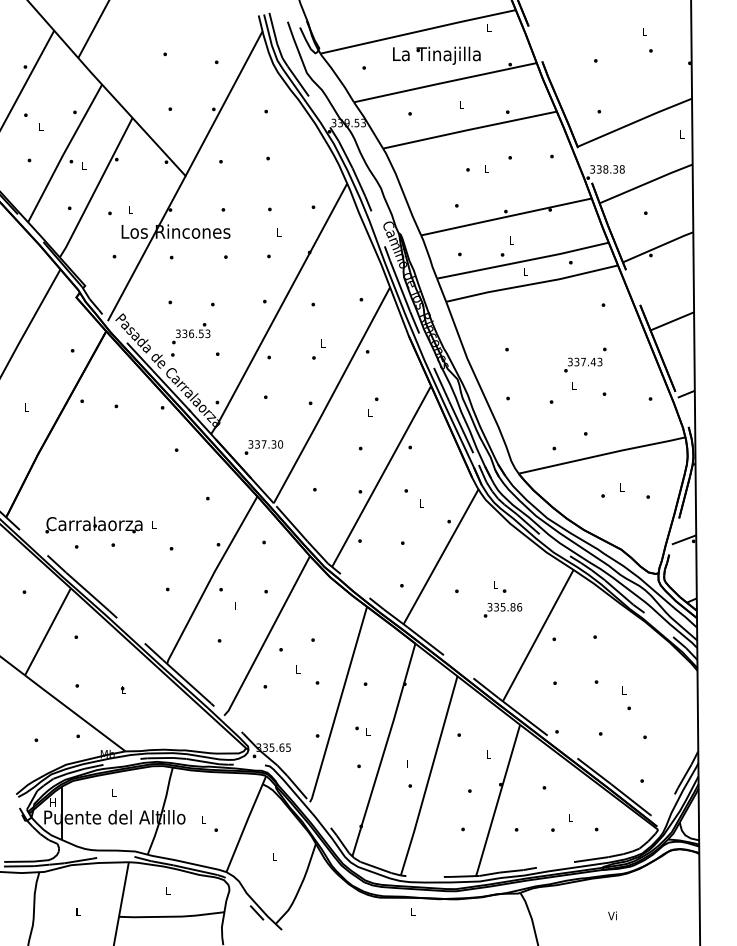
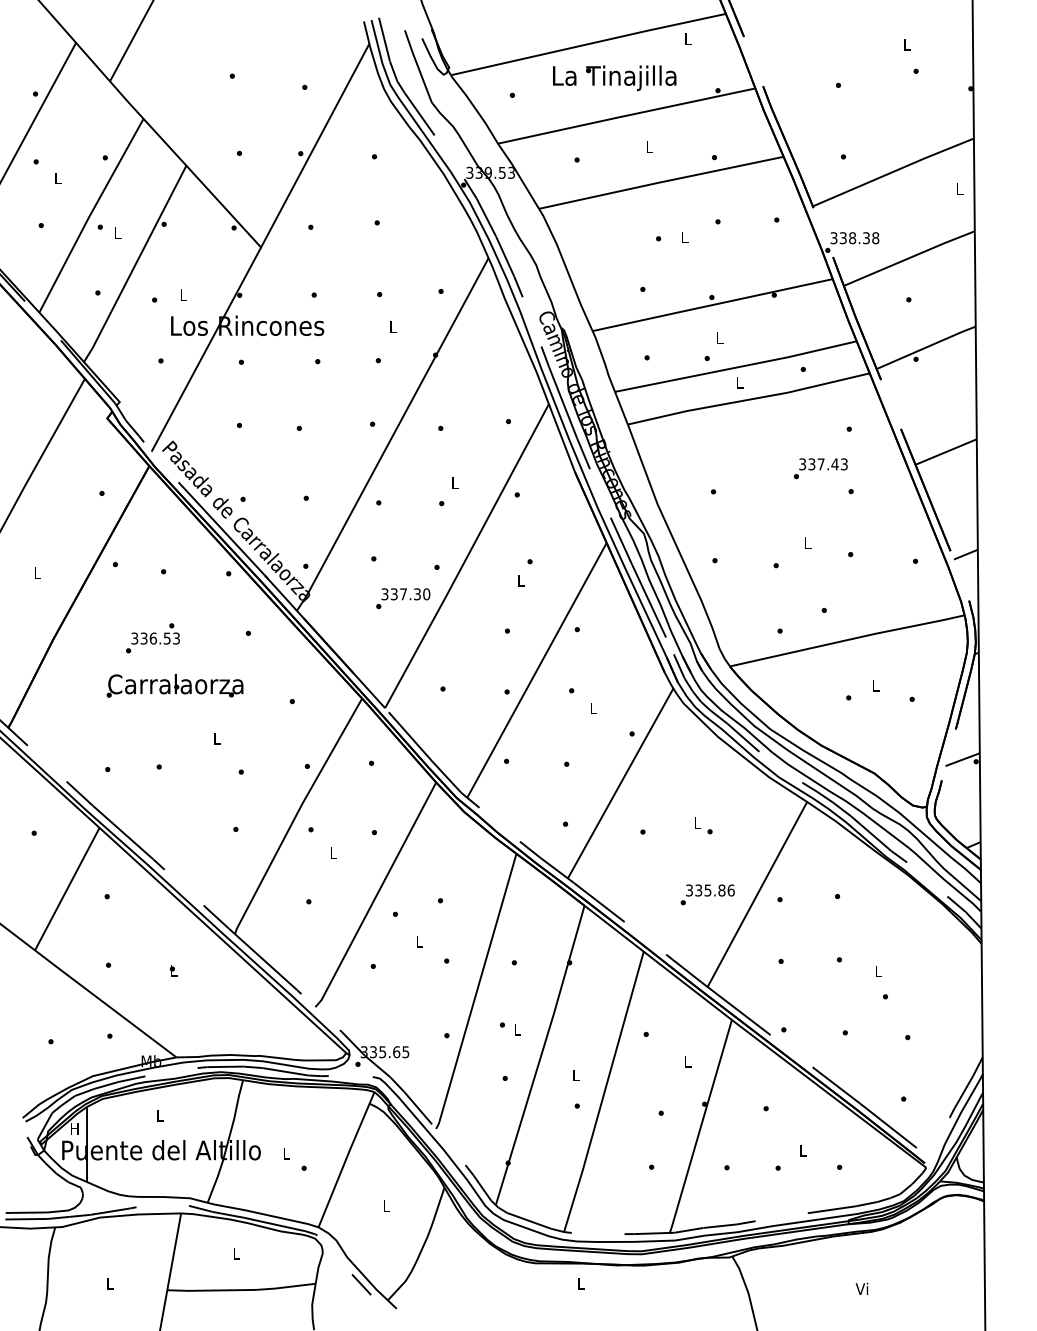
text: (190, 333) -> (152, 638), moved
text: (583, 365) -> (820, 468), moved
text: (264, 447) -> (403, 598), moved
text: (93, 524) -> (174, 685), moved
text: (502, 610) -> (707, 894), moved

